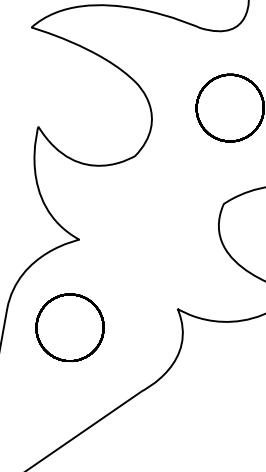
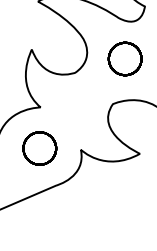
part: (69, 327) -> (39, 148), moved

